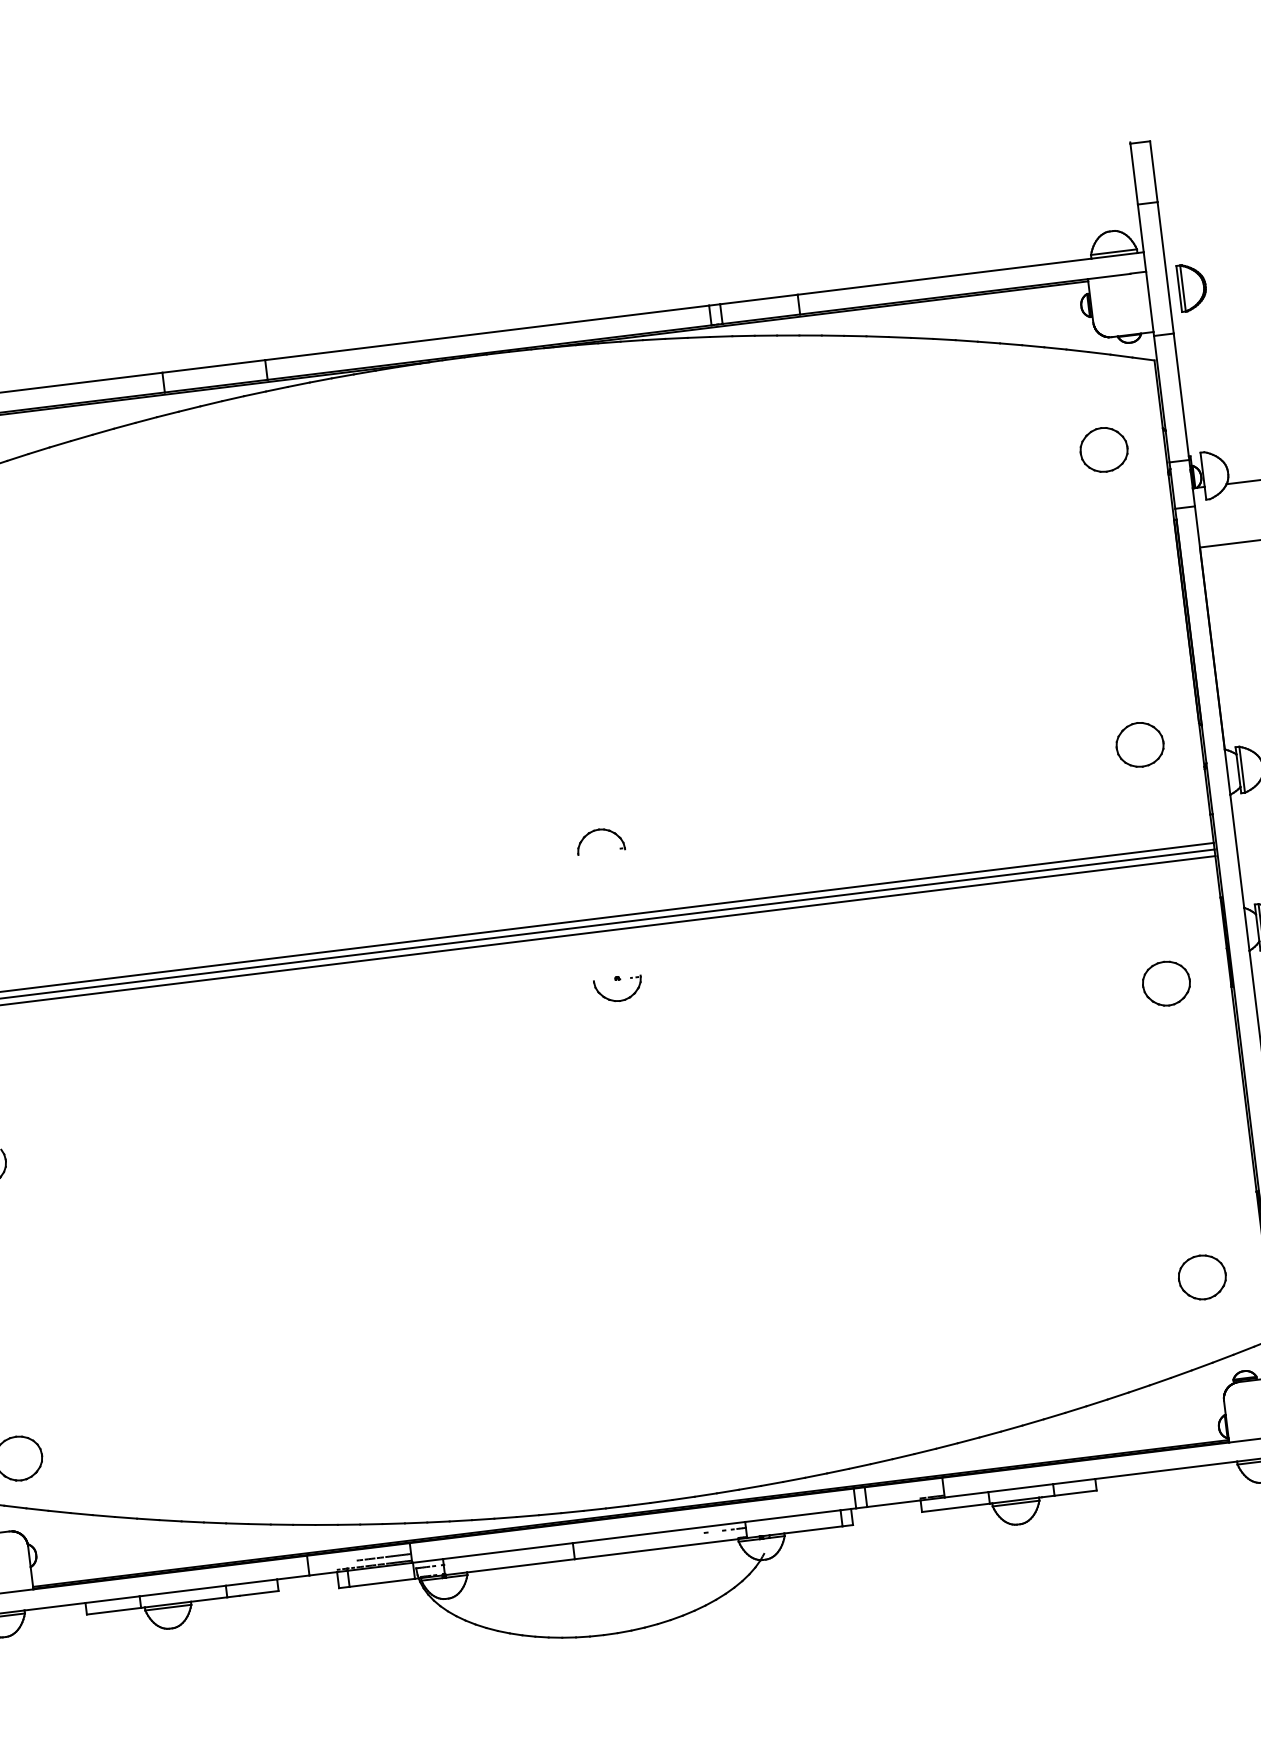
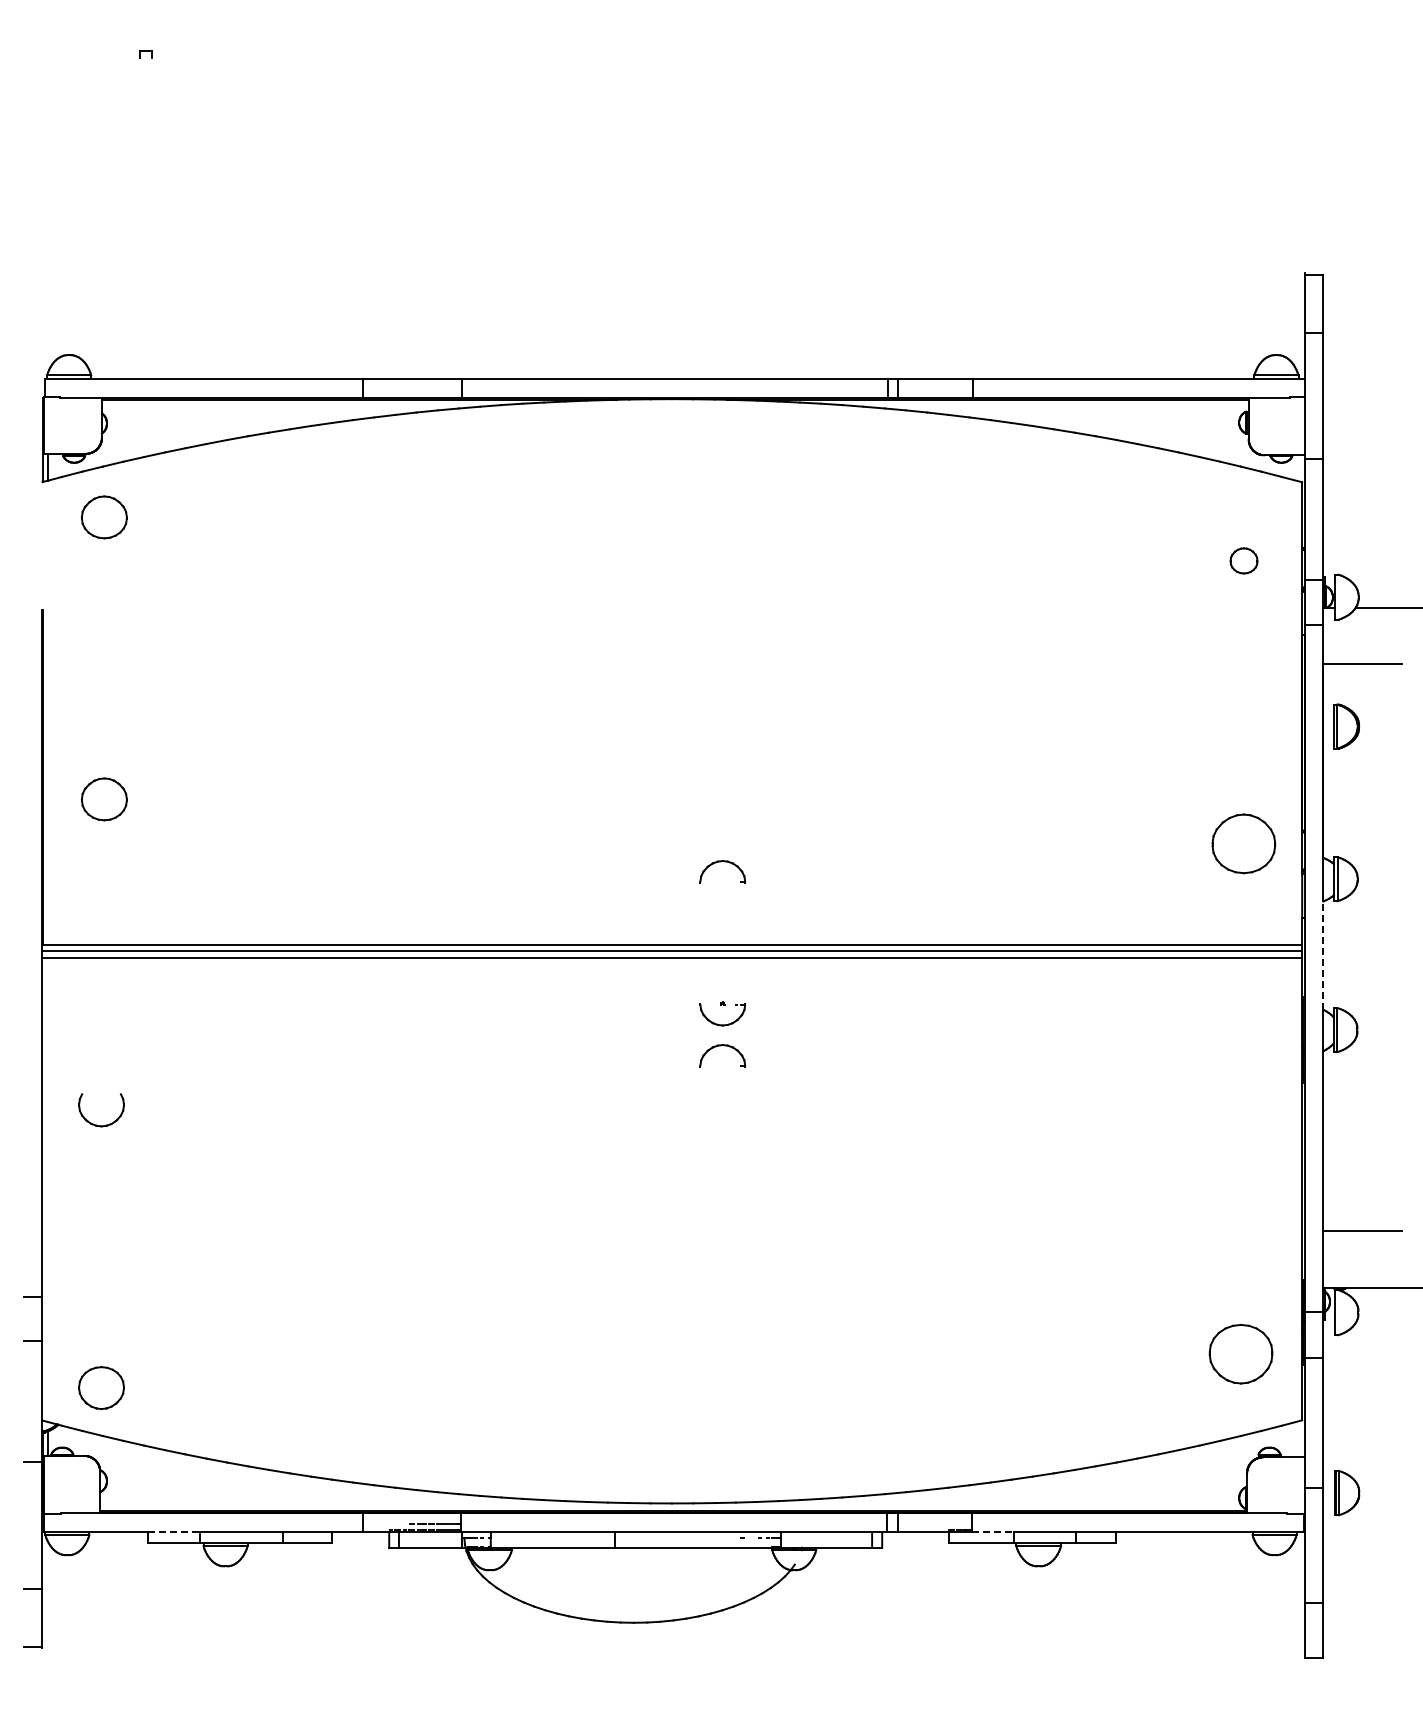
part: (1192, 287) -> (1346, 726), moved
part: (1103, 449) -> (1243, 560), size x0.6
part: (1139, 744) -> (1243, 843), size x1.4
line: (1237, 851) -> (1323, 955), solid -> dashed
part: (1165, 983) -> (1240, 1072), removed
part: (621, 1023) -> (721, 1046), added
part: (1201, 1277) -> (1240, 1354), size x1.4
line: (966, 1495) -> (992, 1532), solid -> dashed
line: (112, 1599) -> (173, 1532), solid -> dashed

